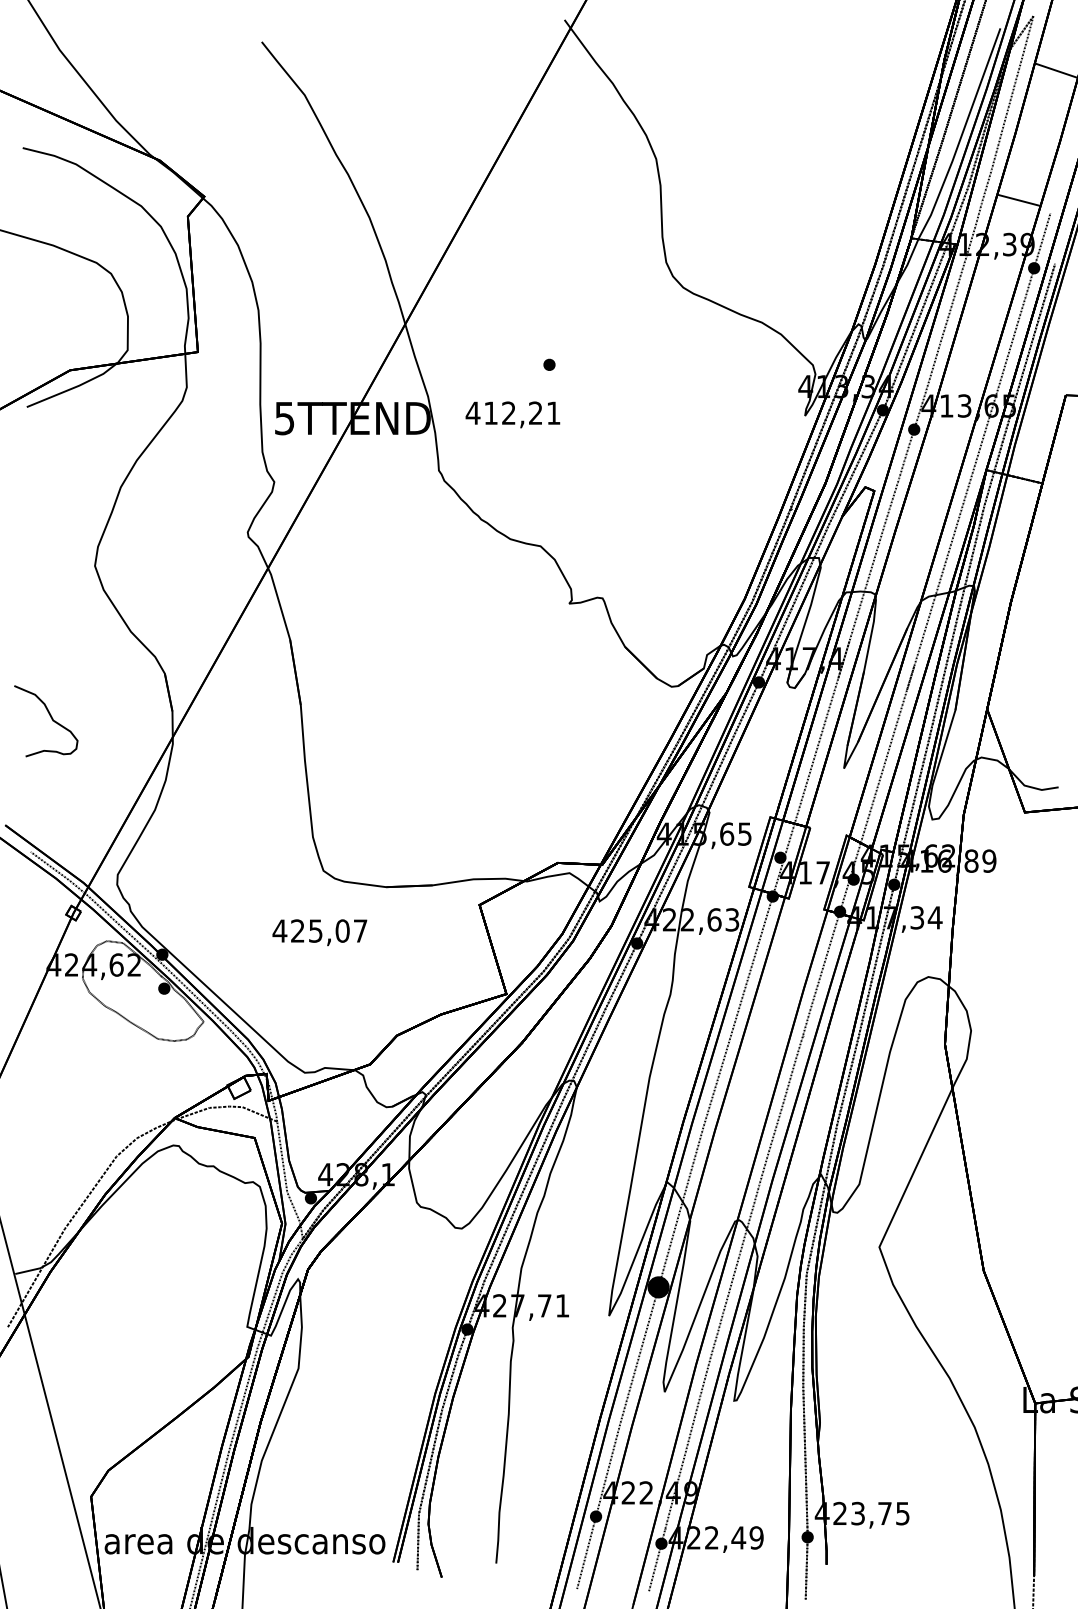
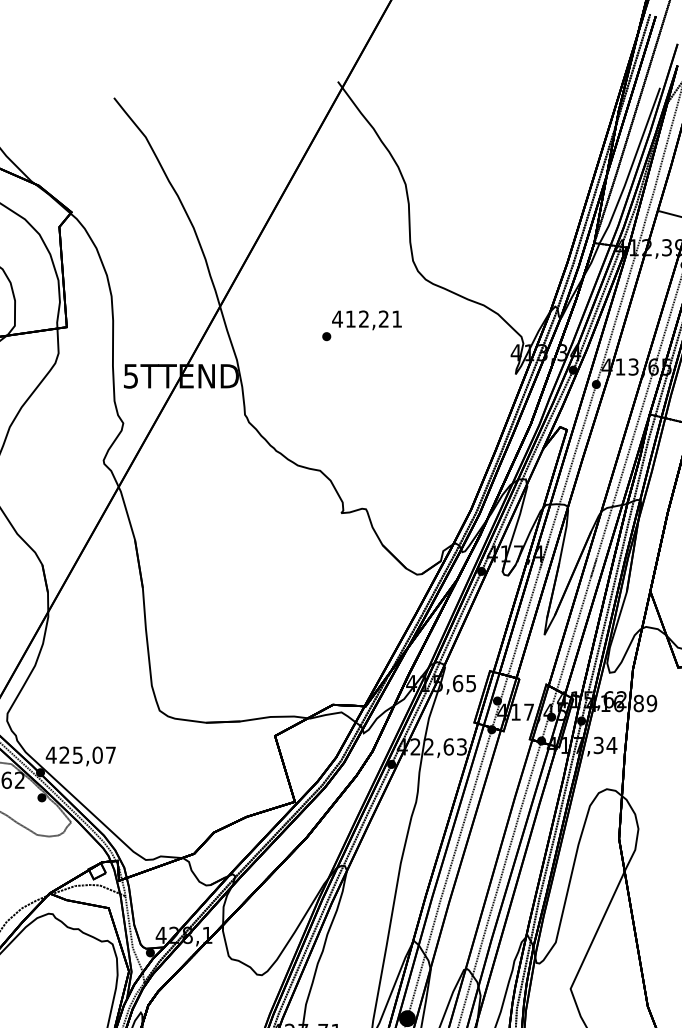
text: (512, 414) -> (366, 320), moved
text: (319, 932) -> (80, 756), moved

